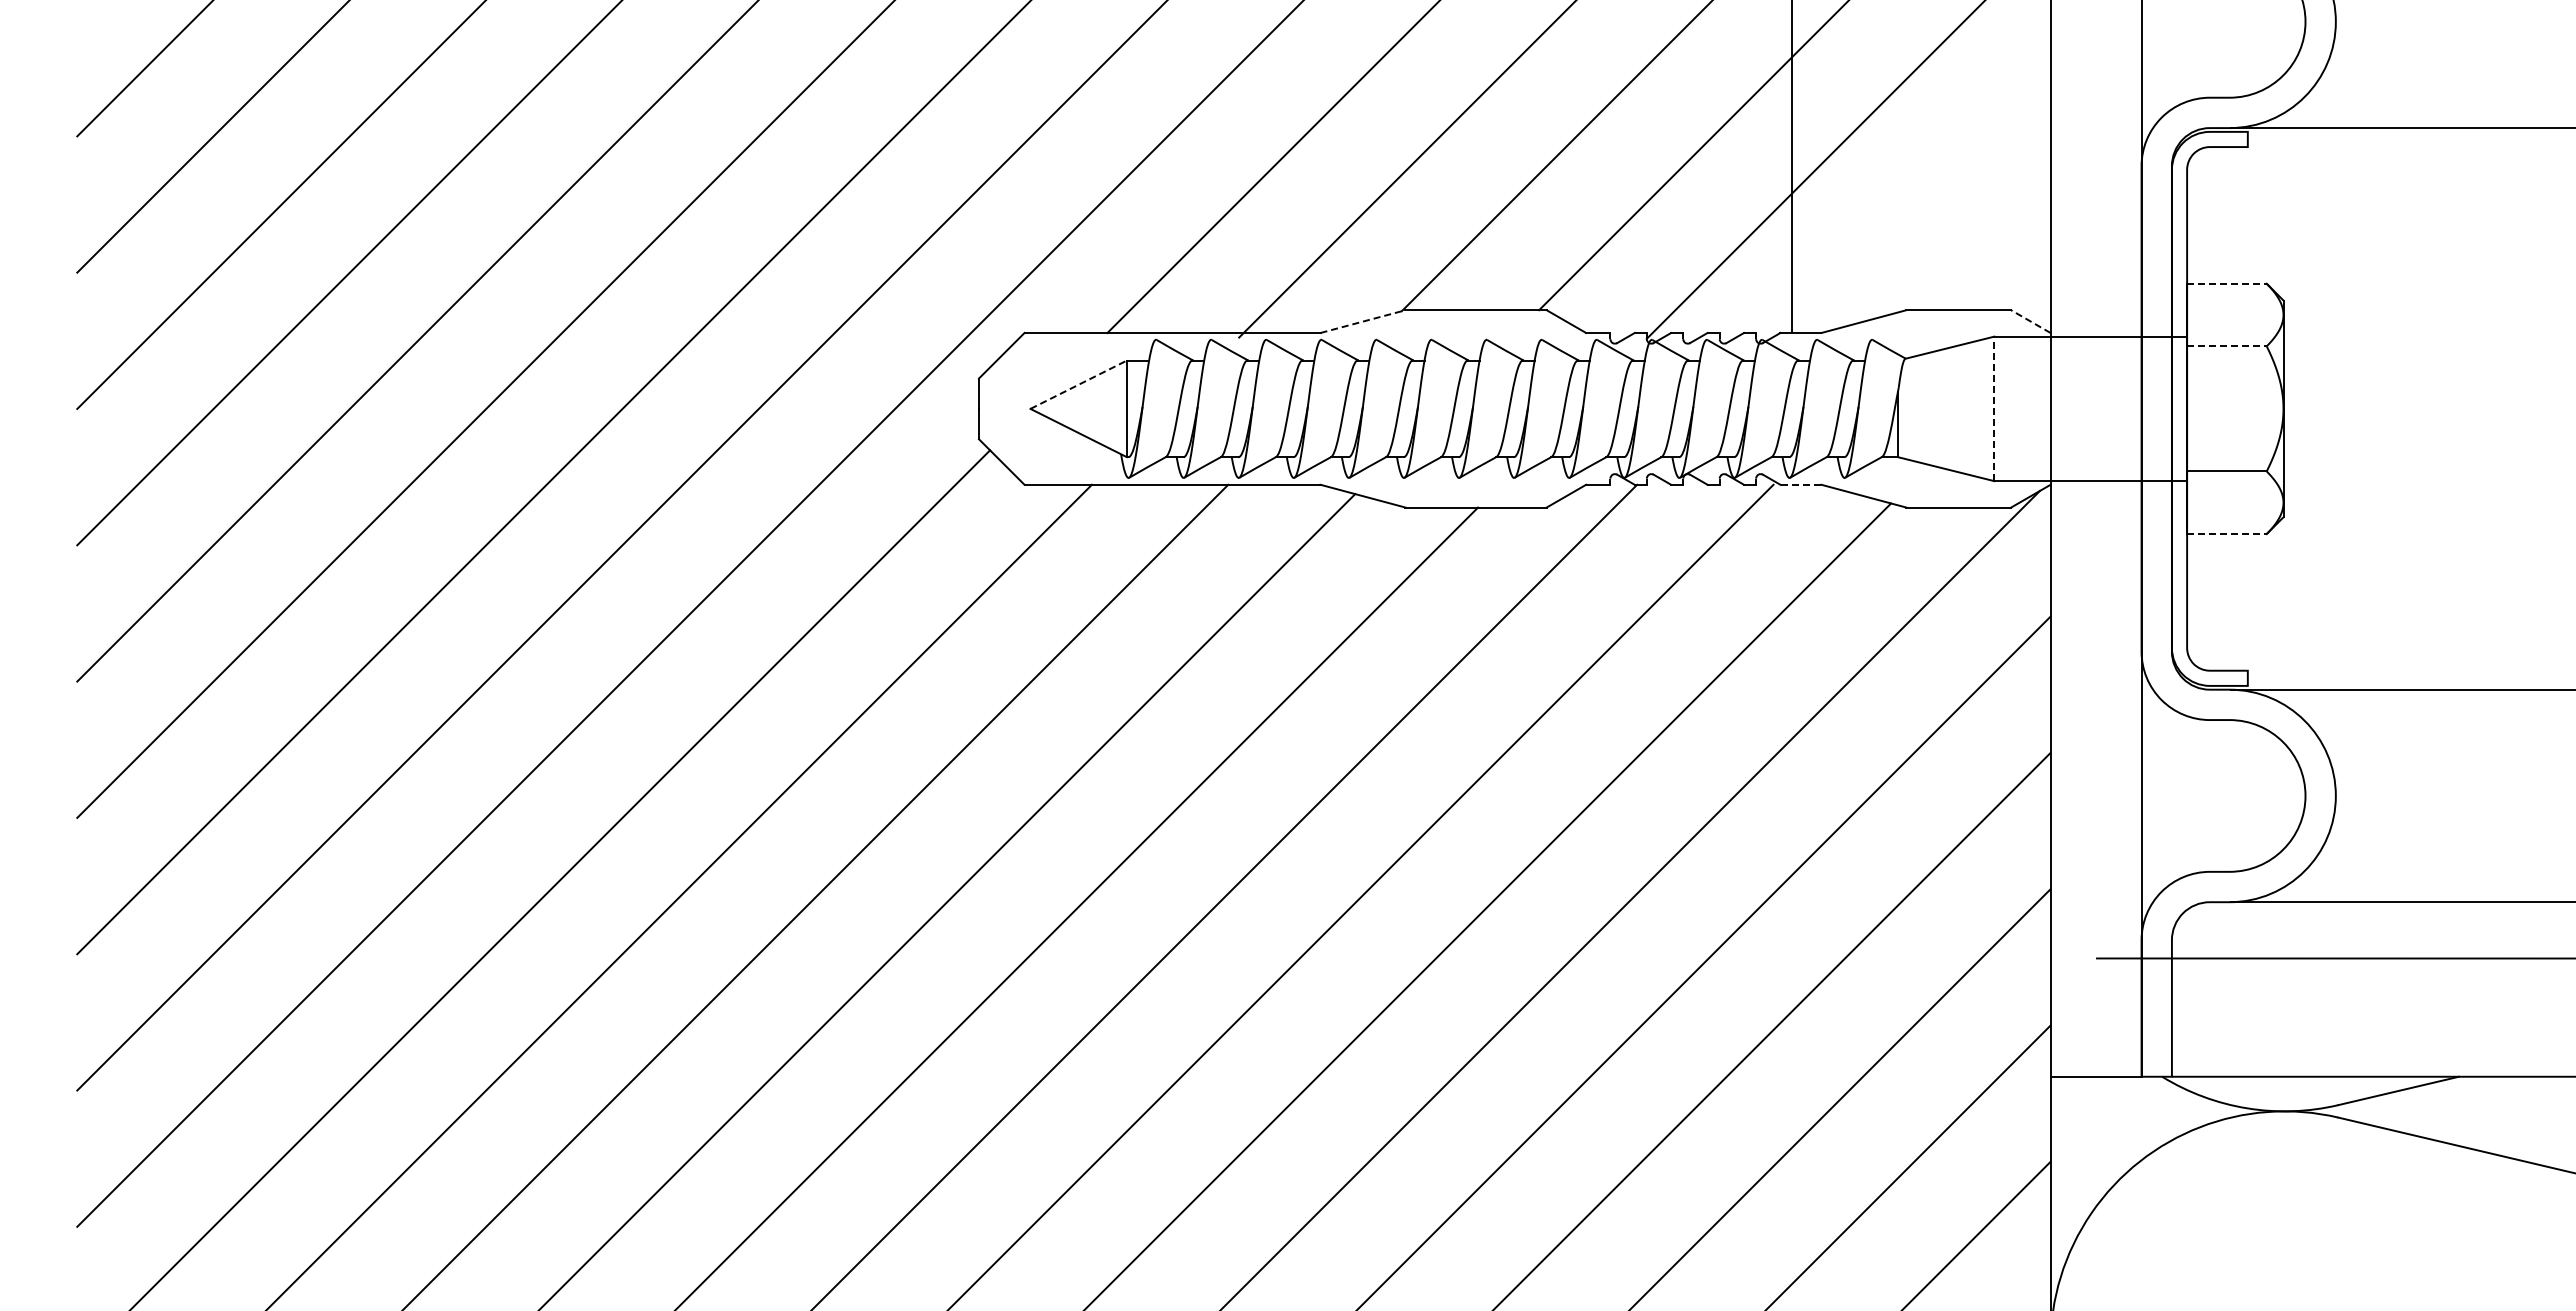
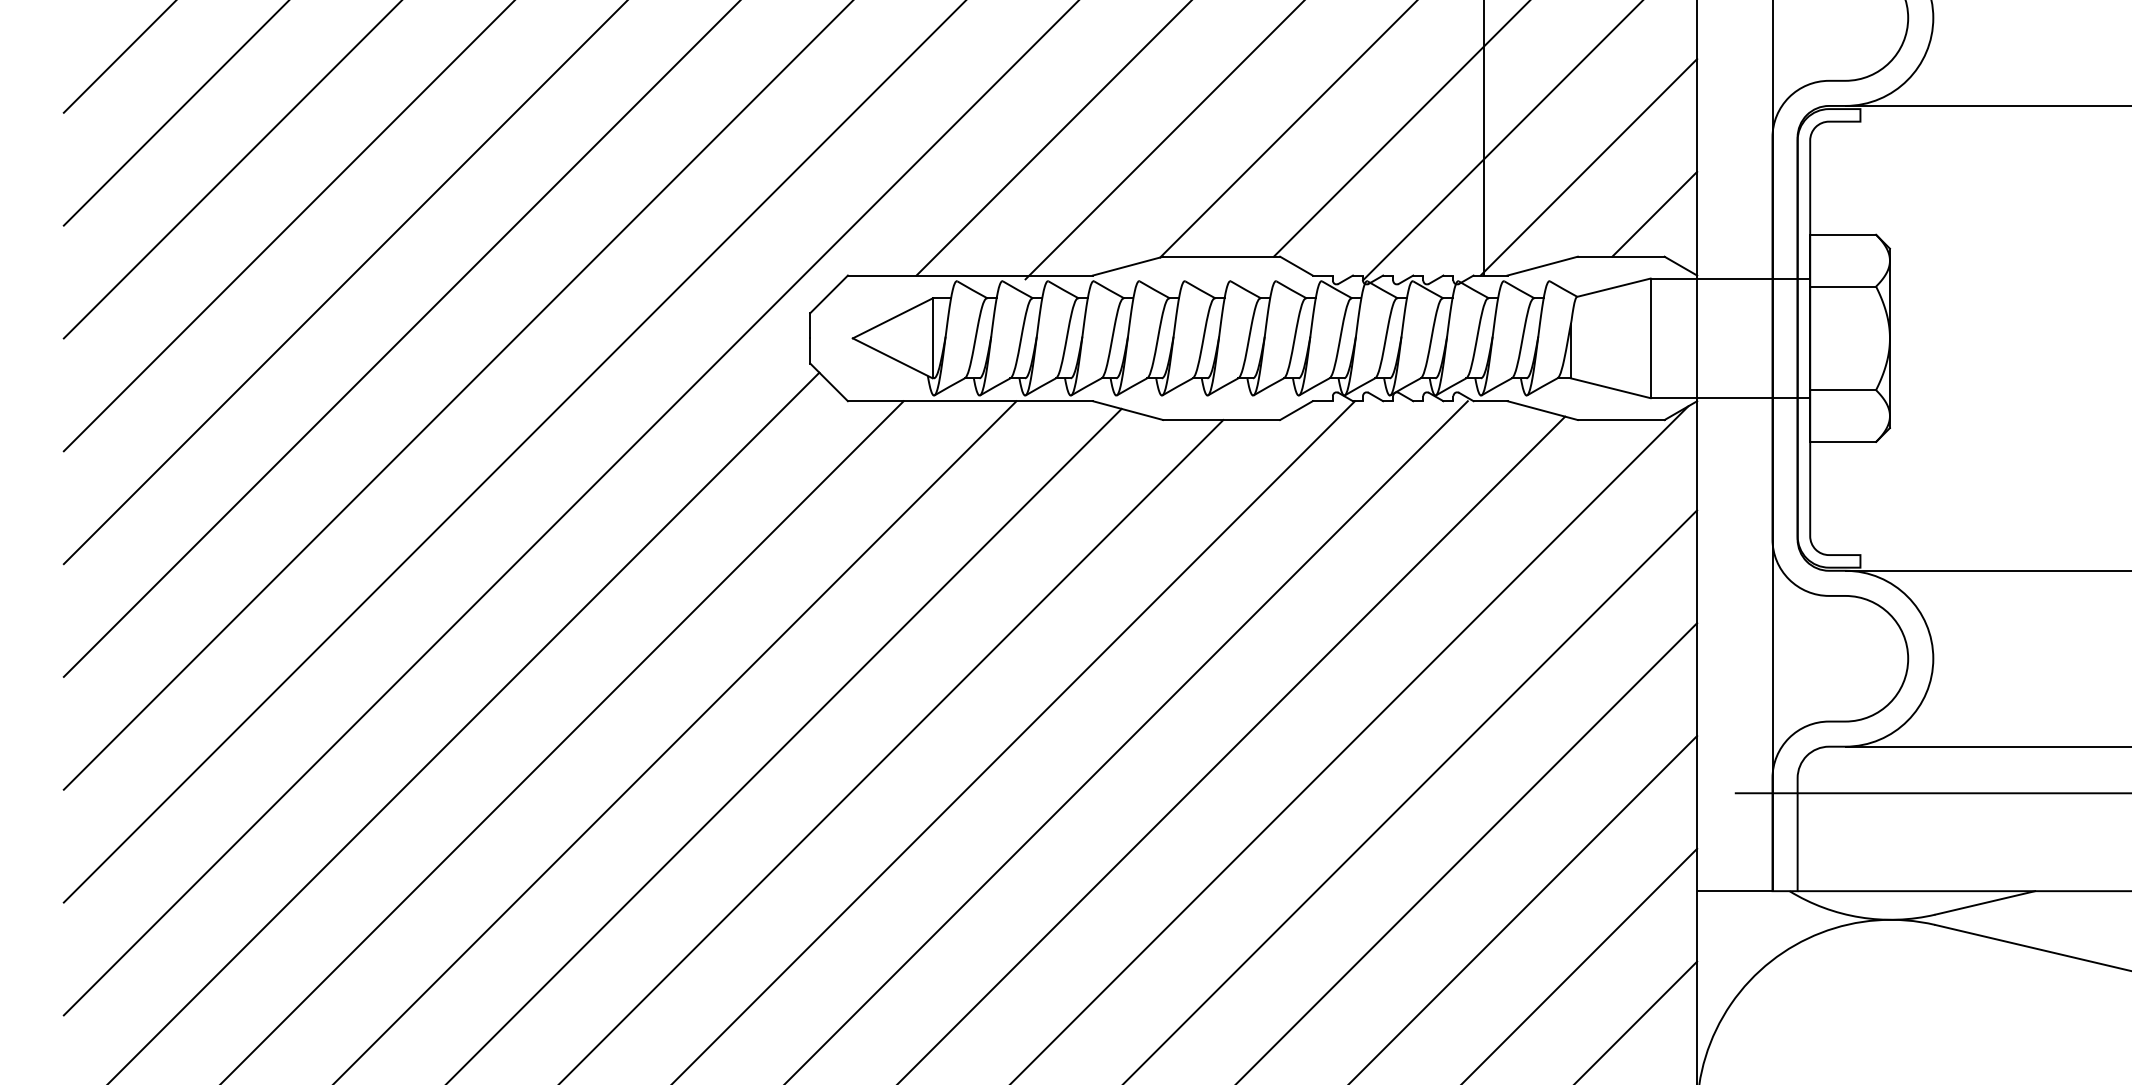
line: (1919, 202) -> (1588, 167), added
line: (1999, 258) -> (1654, 213), added
line: (2226, 283) -> (1842, 234), dashed -> solid
line: (1363, 321) -> (1128, 266), dashed -> solid
line: (2030, 321) -> (1680, 266), dashed -> solid
line: (2226, 346) -> (1842, 286), dashed -> solid
line: (1078, 384) -> (892, 318), dashed -> solid
line: (1994, 408) -> (1650, 338), dashed -> solid
line: (1800, 484) -> (1490, 400), dashed -> solid
line: (2226, 534) -> (1842, 442), dashed -> solid

